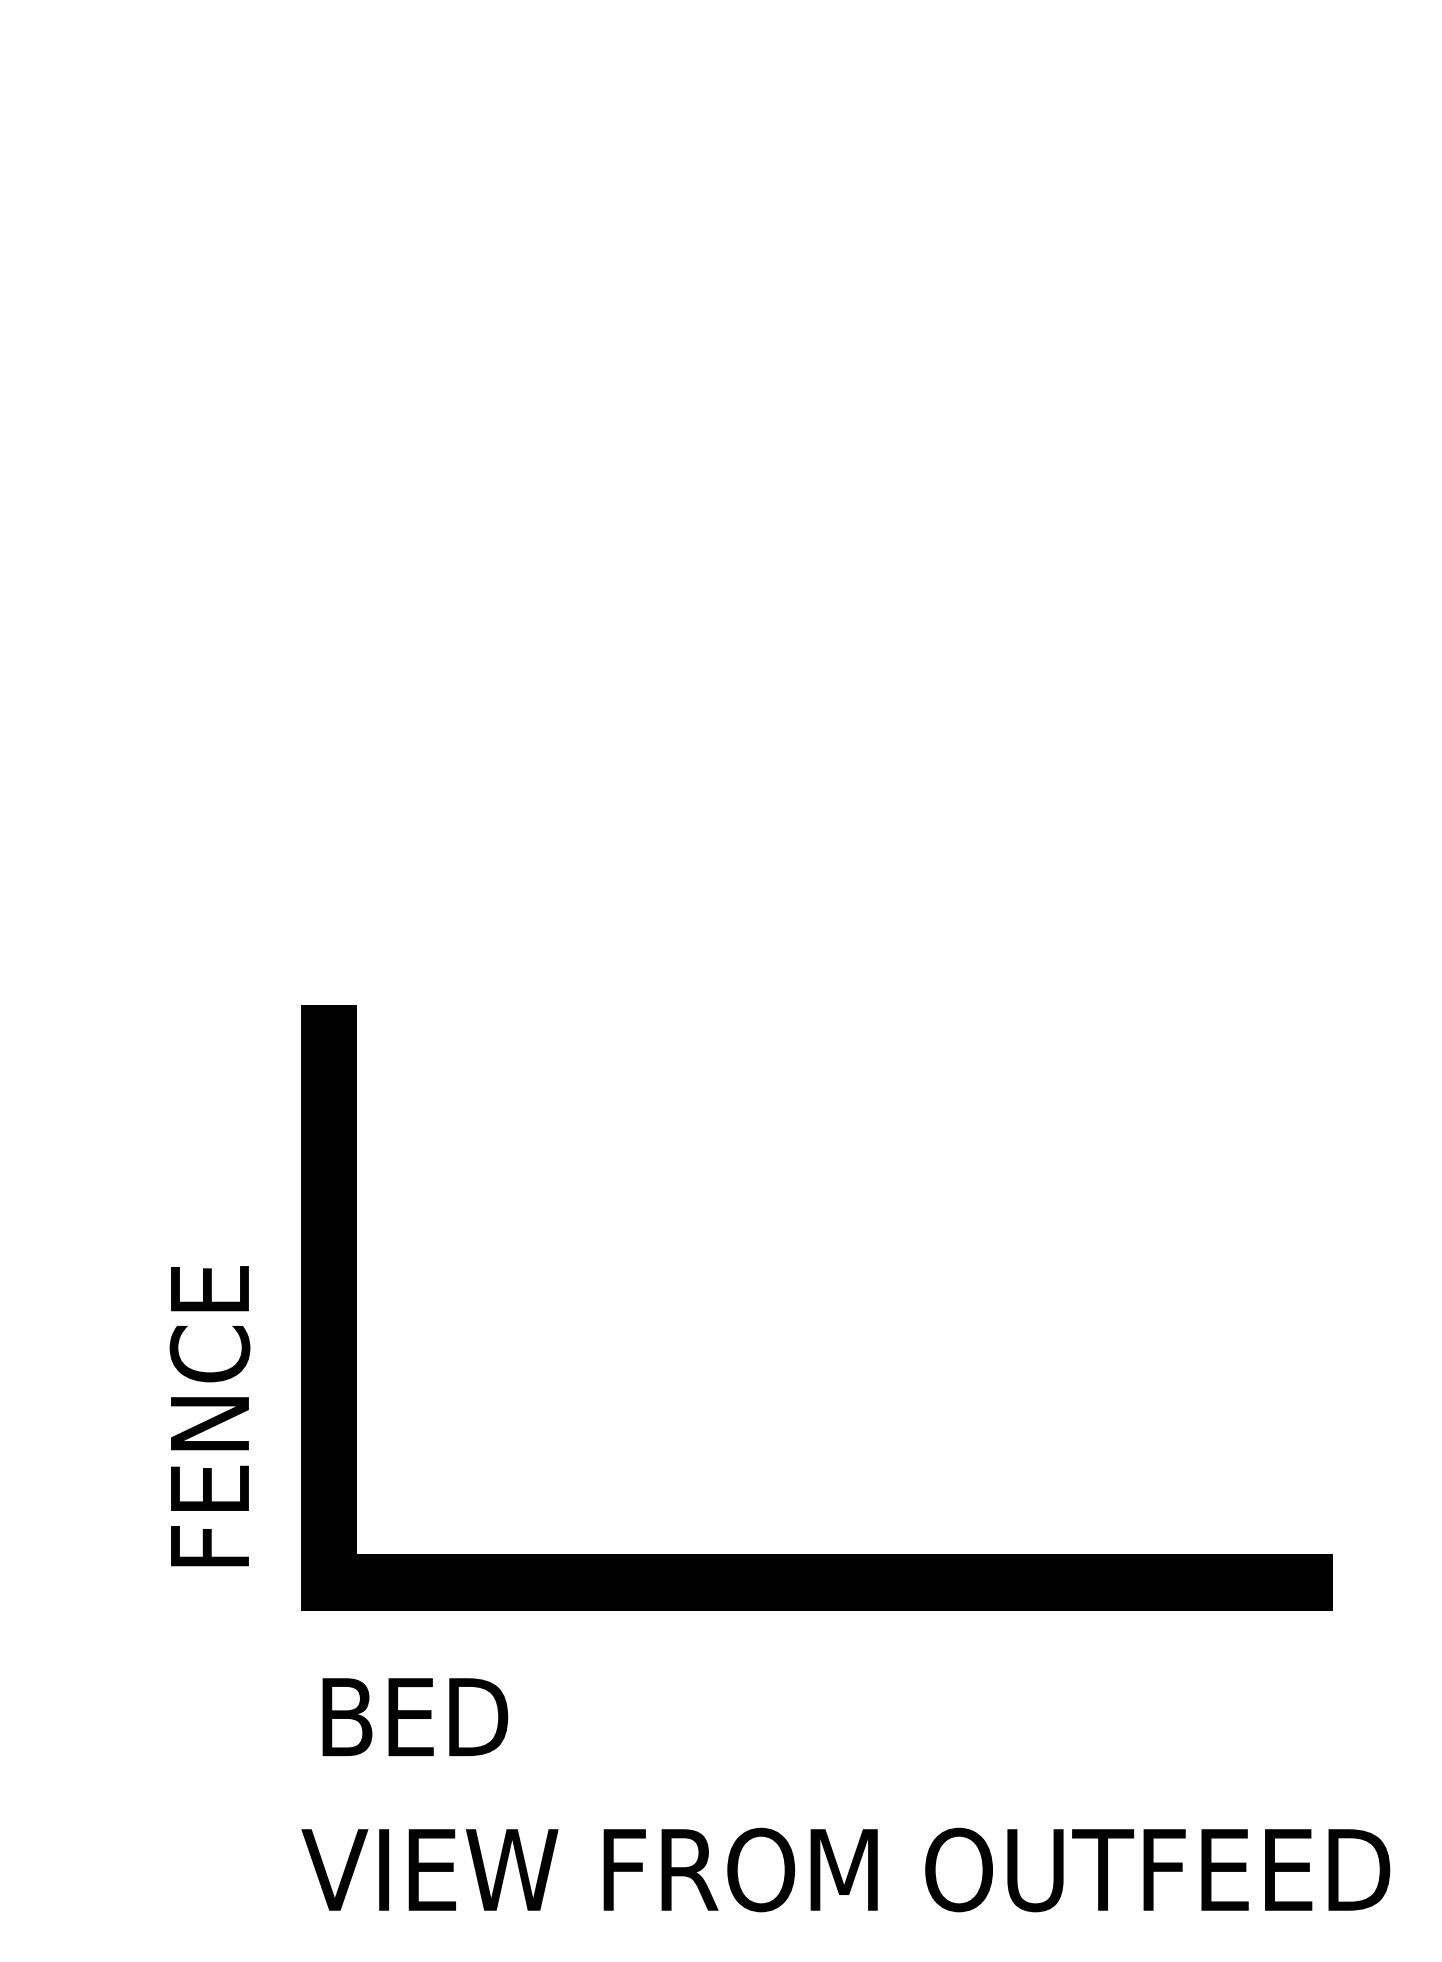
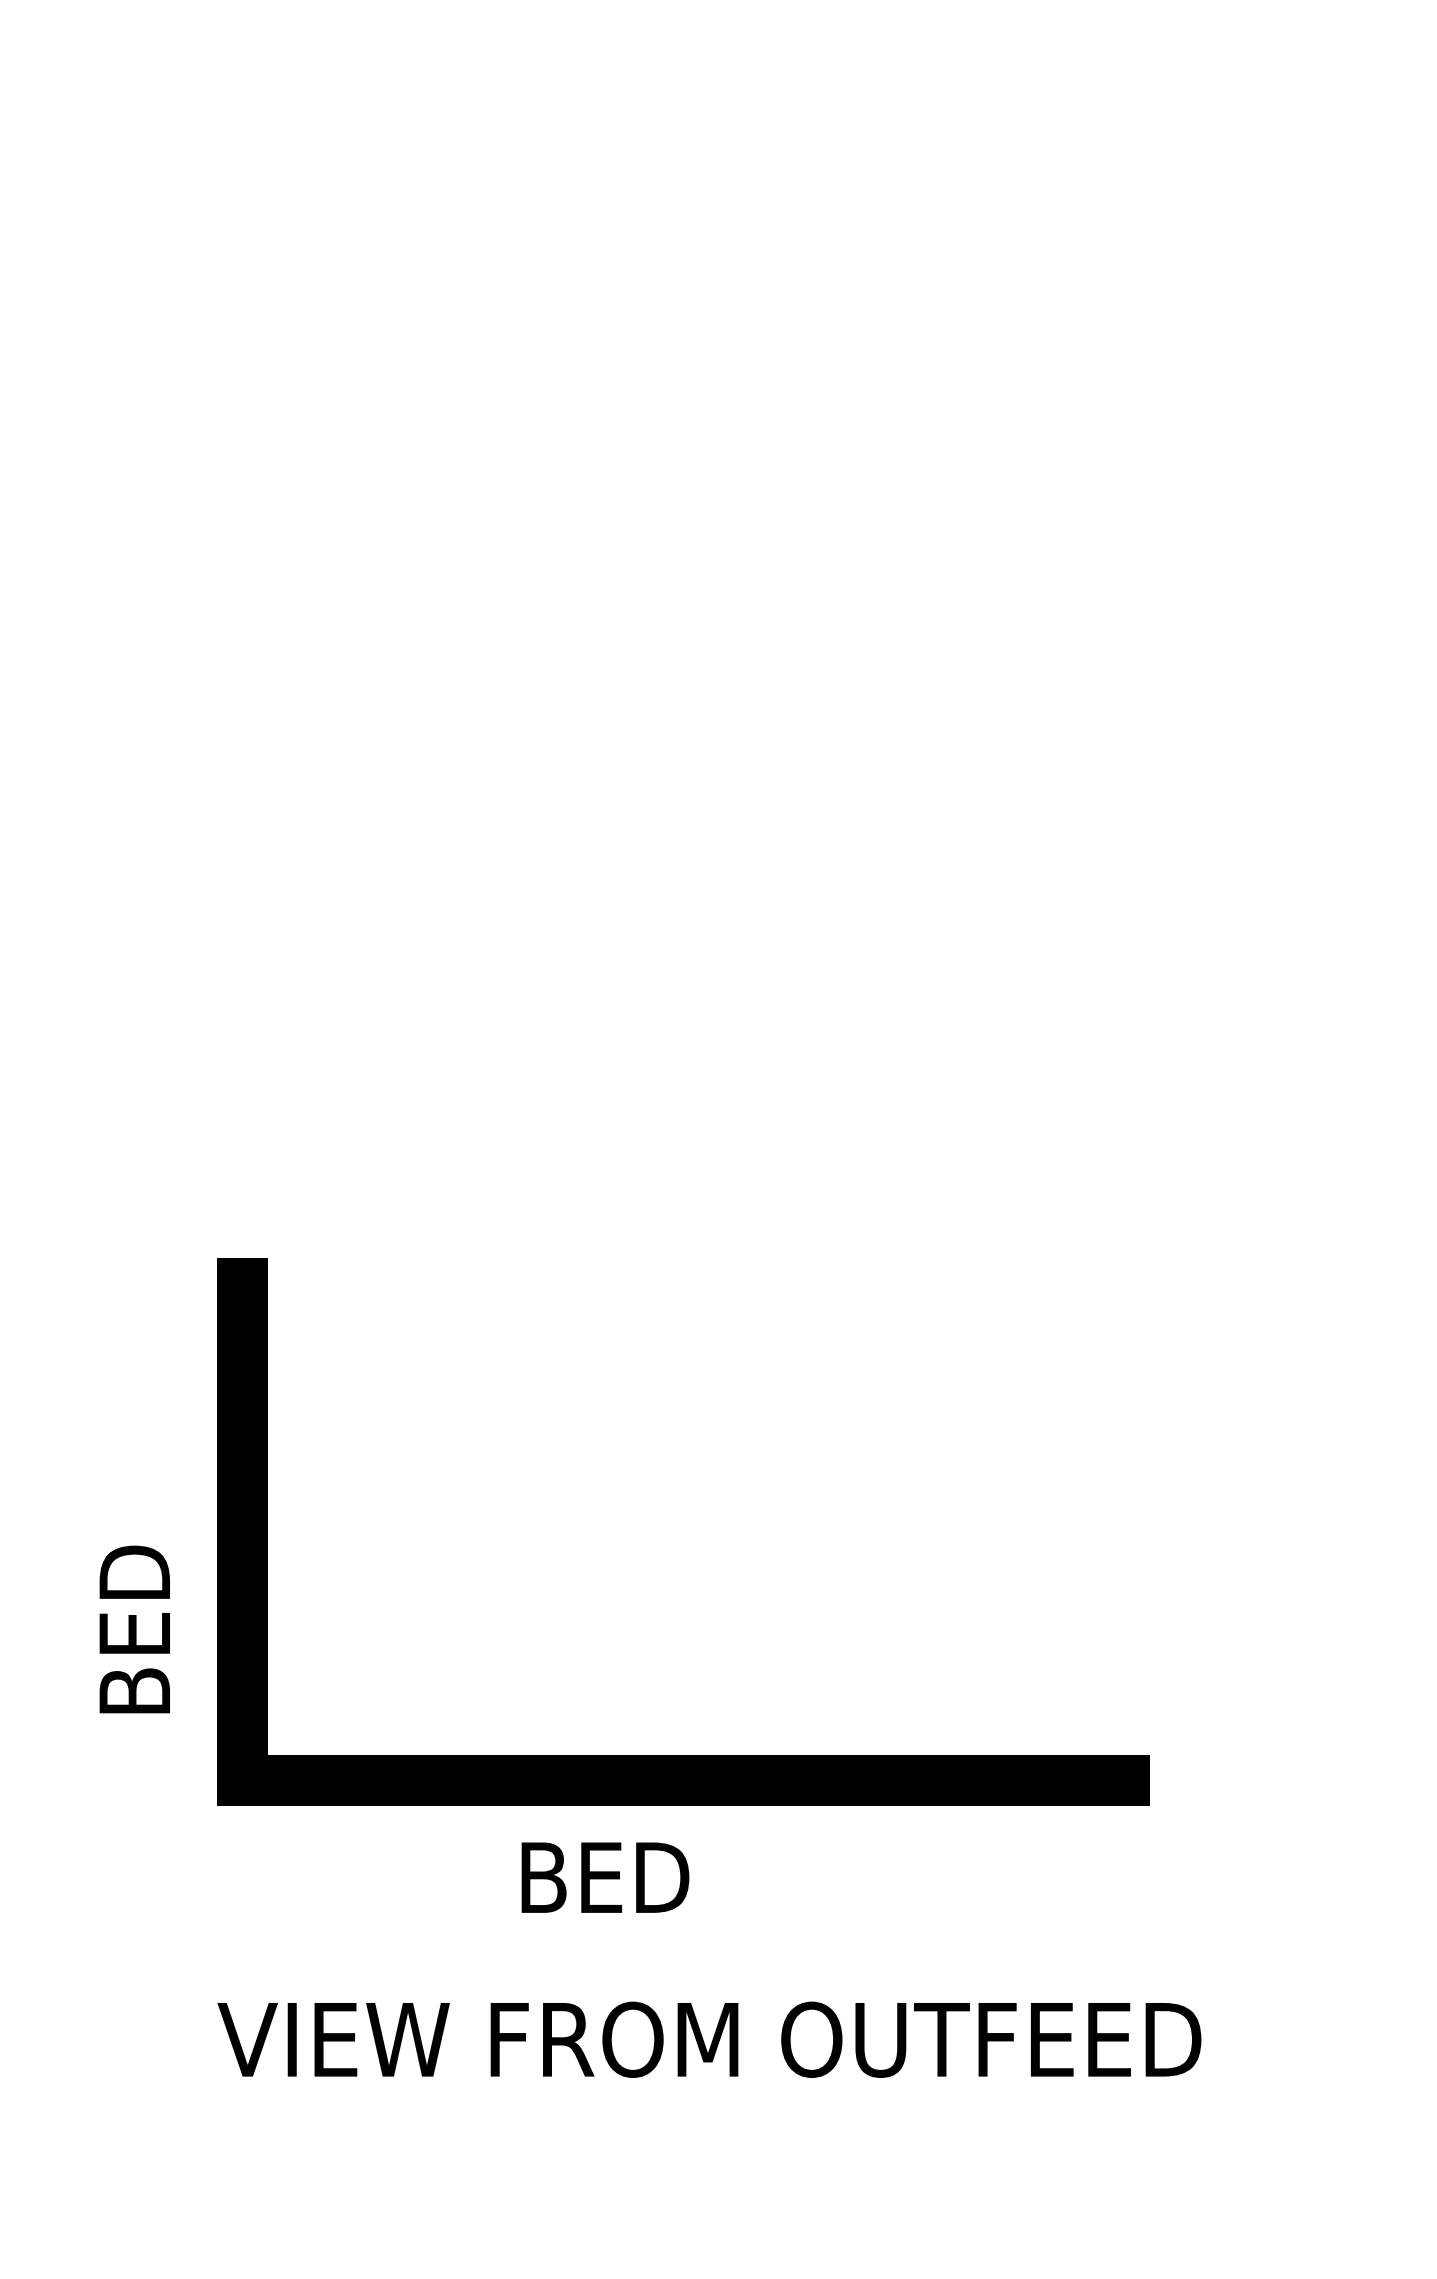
text: (209, 1415) -> (134, 1629), FENCE -> BED
text: (415, 1716) -> (605, 1877), moved

